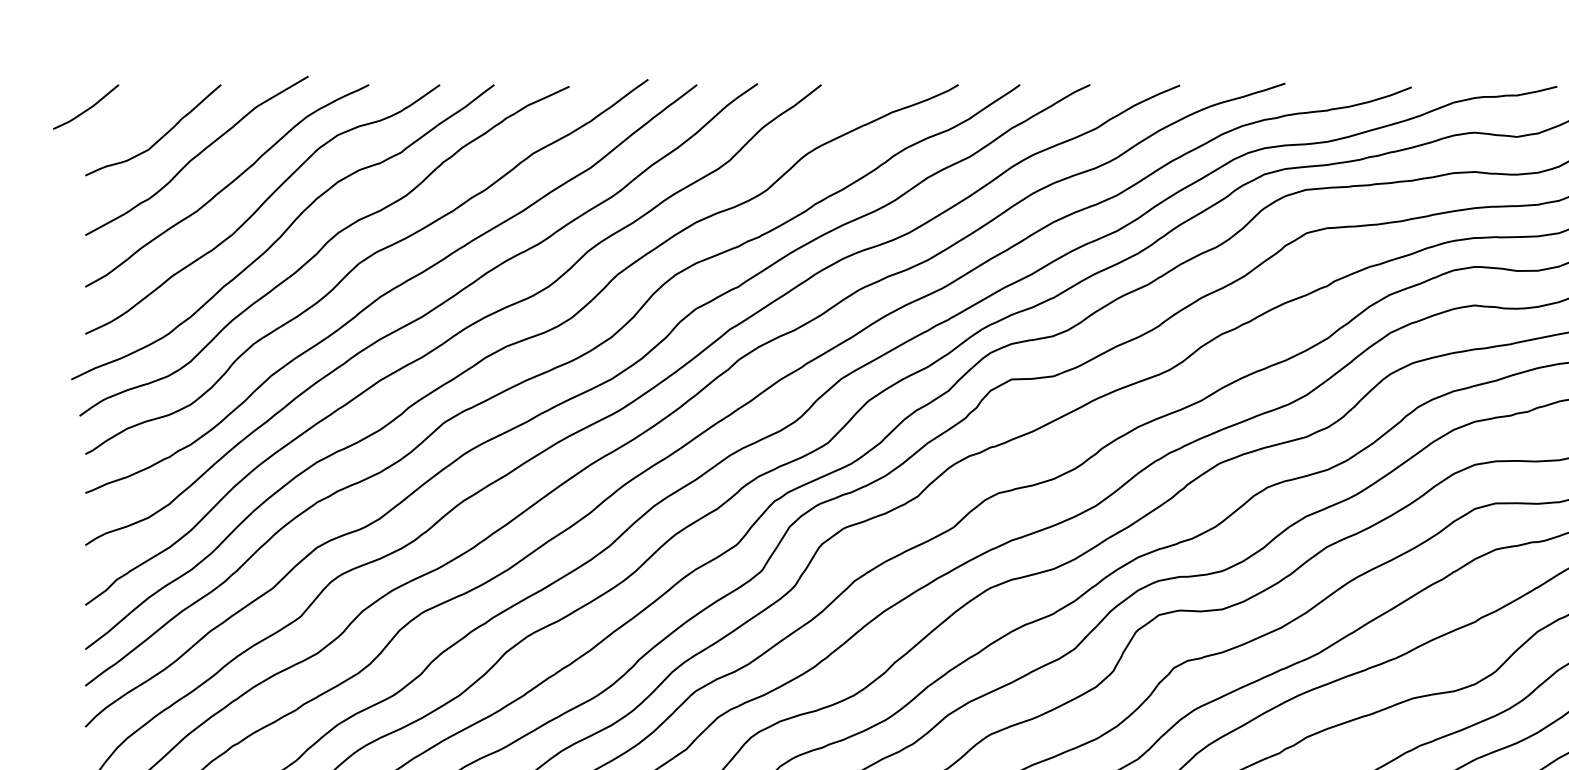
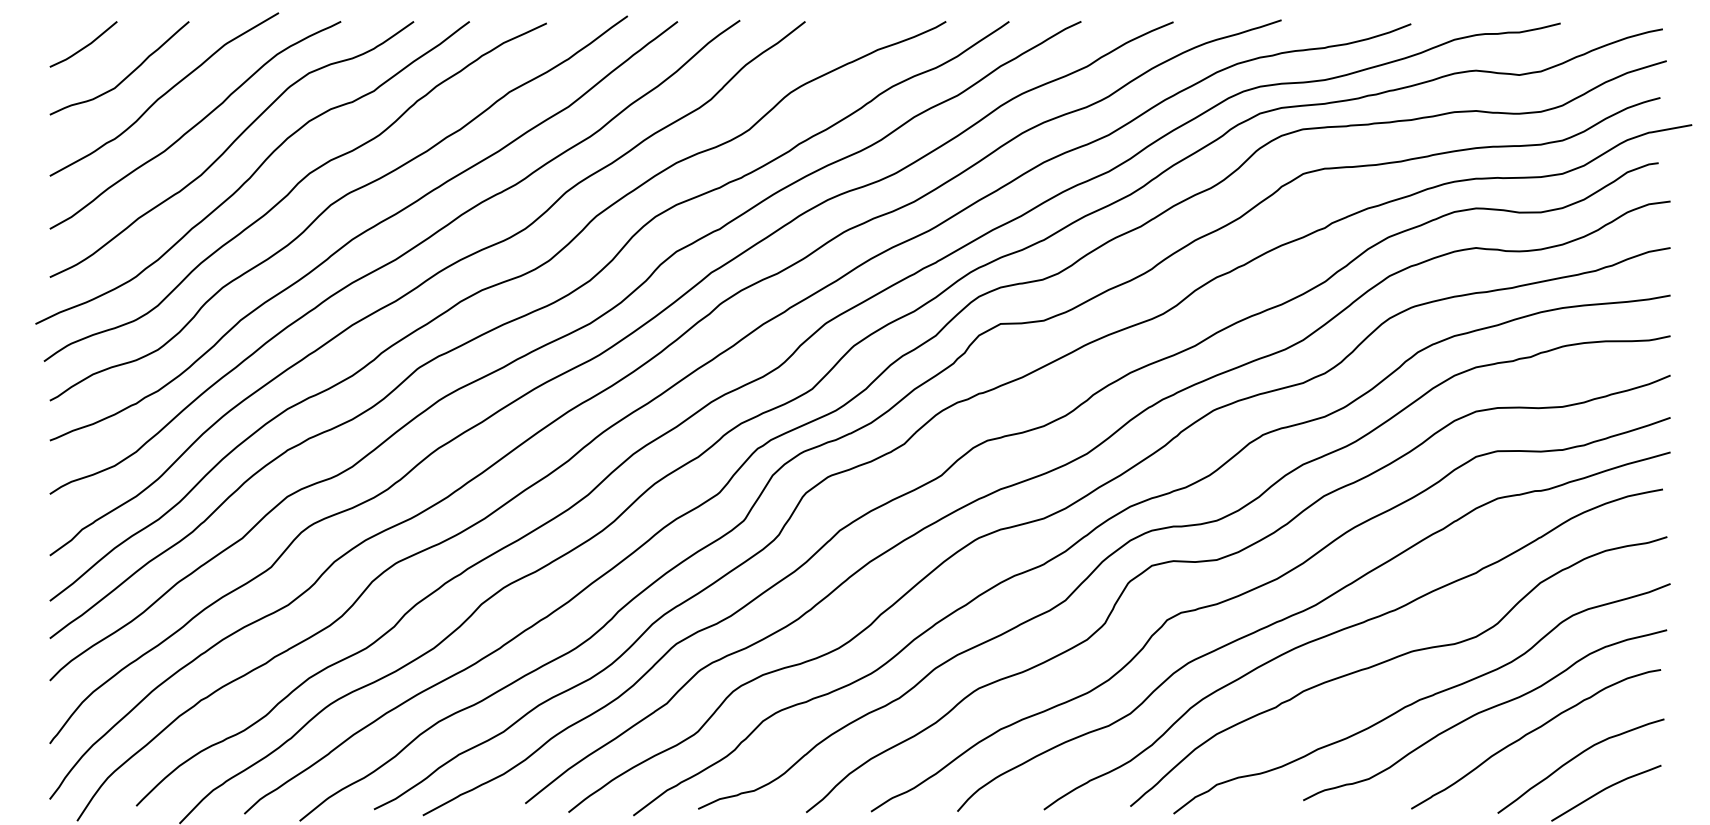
line: (87, 108) -> (85, 45), moved

